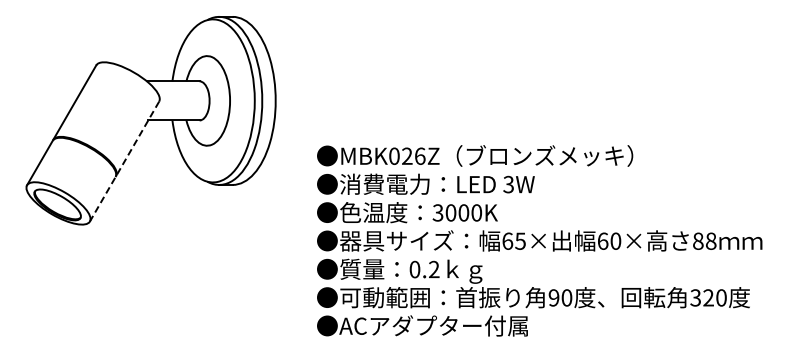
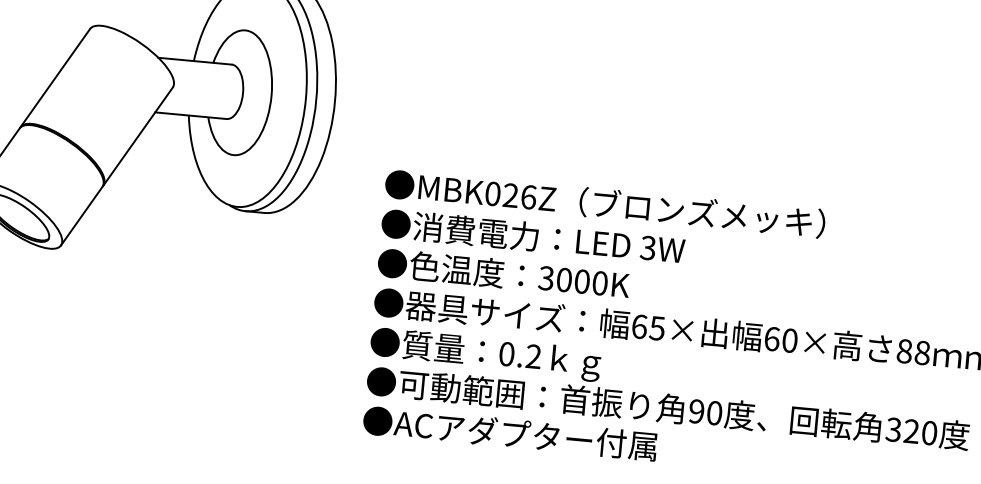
line: (124, 162) -> (116, 167), dashed -> solid

